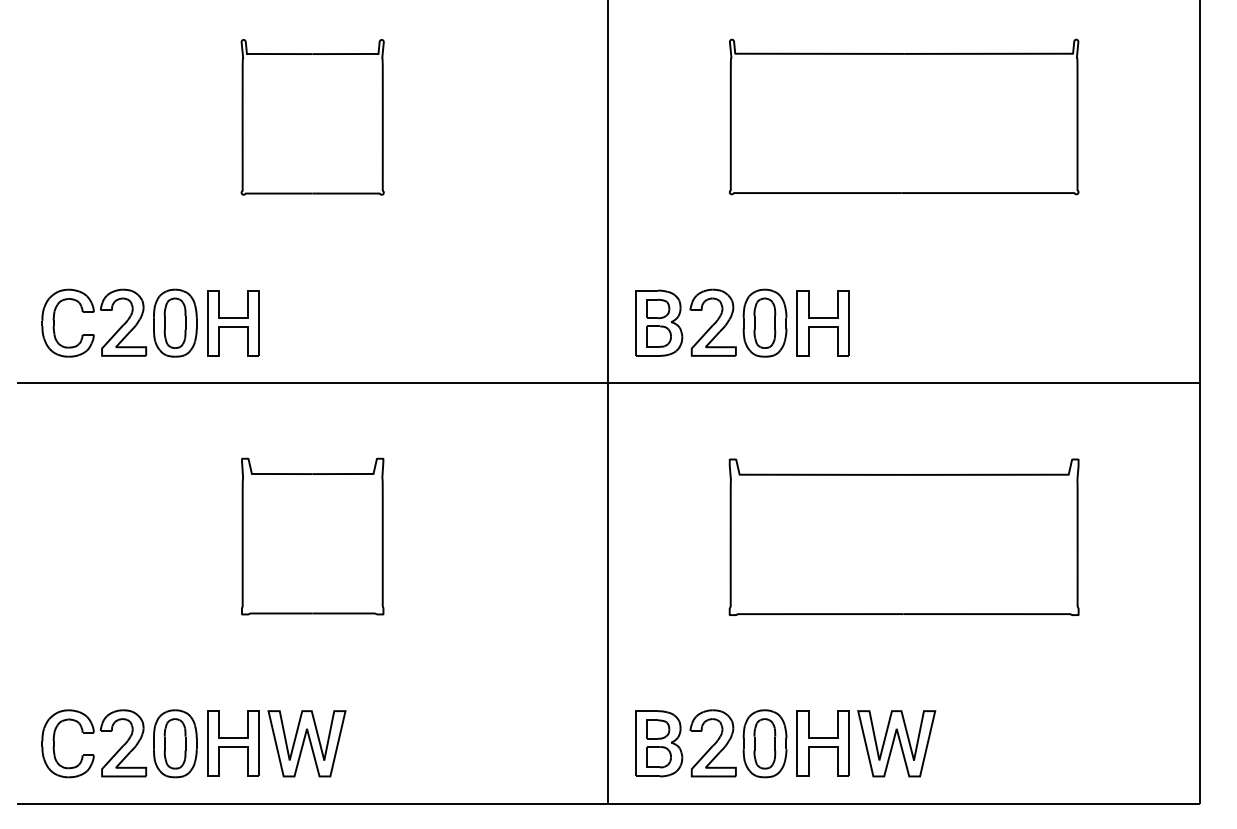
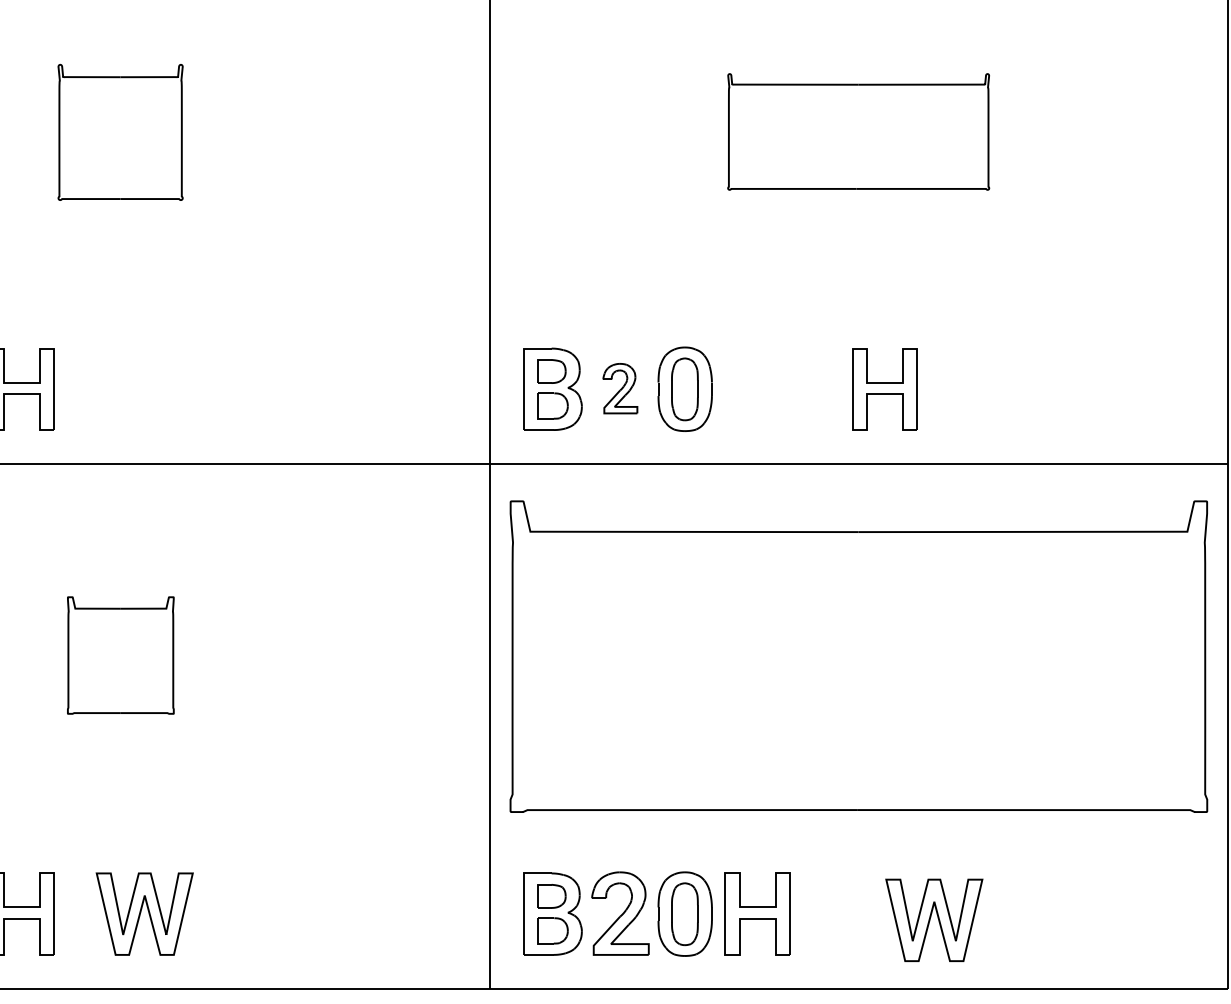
part: (903, 116) -> (857, 131), size x0.6
part: (312, 117) -> (120, 132), size x0.7
part: (712, 322) -> (619, 388), size x0.6
part: (822, 323) -> (884, 389), moved
part: (312, 536) -> (120, 655), size x0.6
part: (903, 536) -> (857, 655), size x1.6
part: (306, 743) -> (144, 913), moved
part: (896, 743) -> (934, 920), moved

